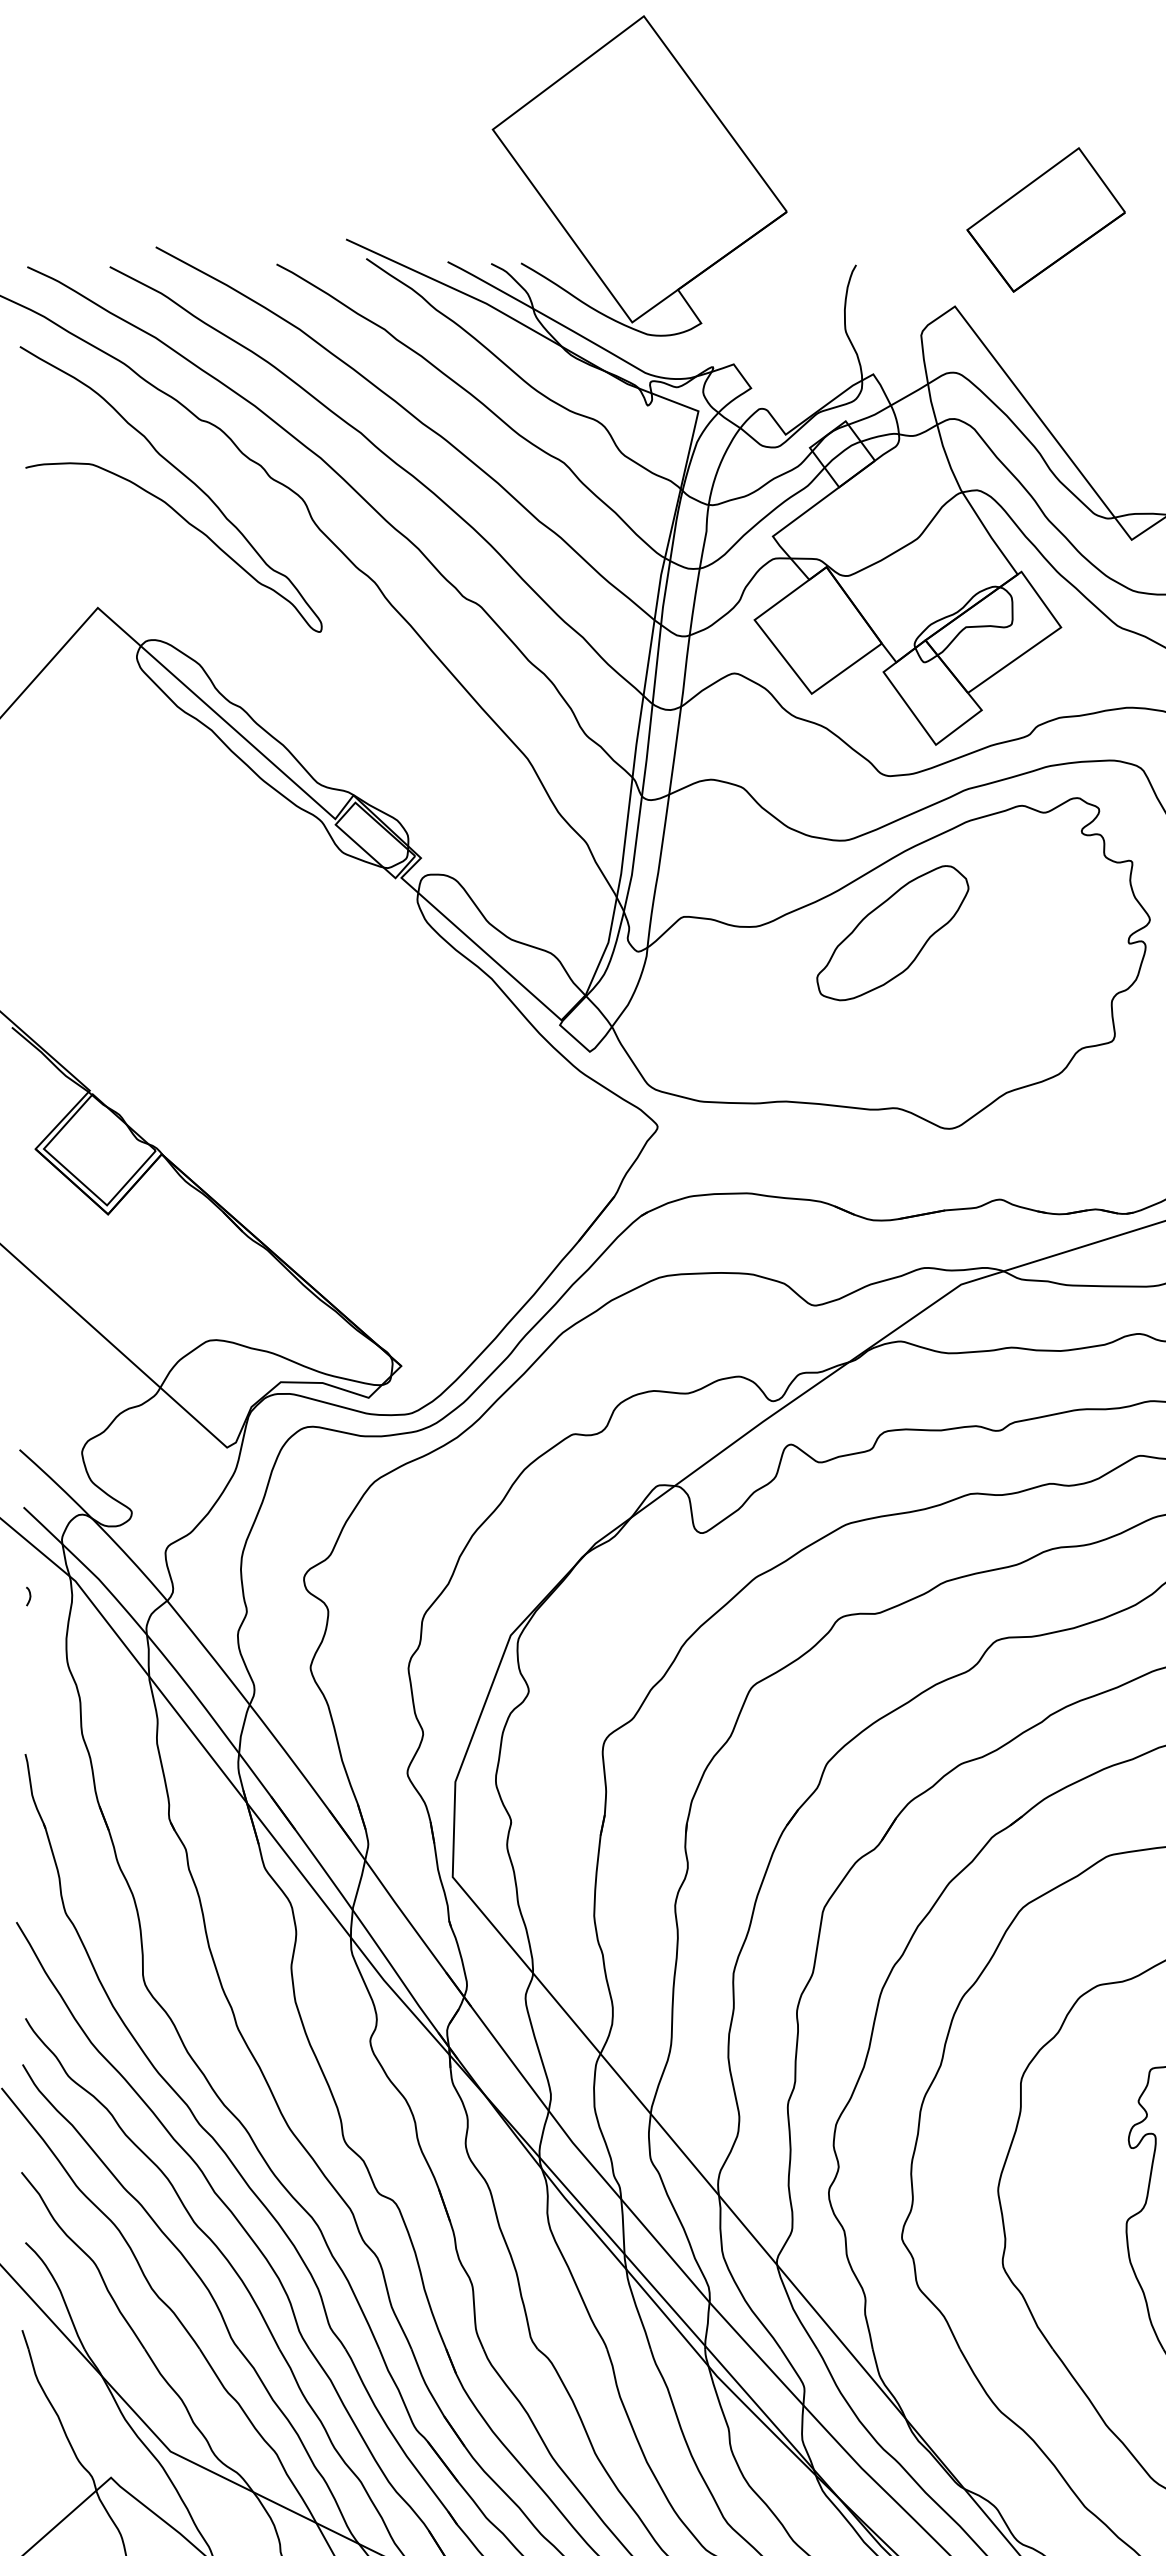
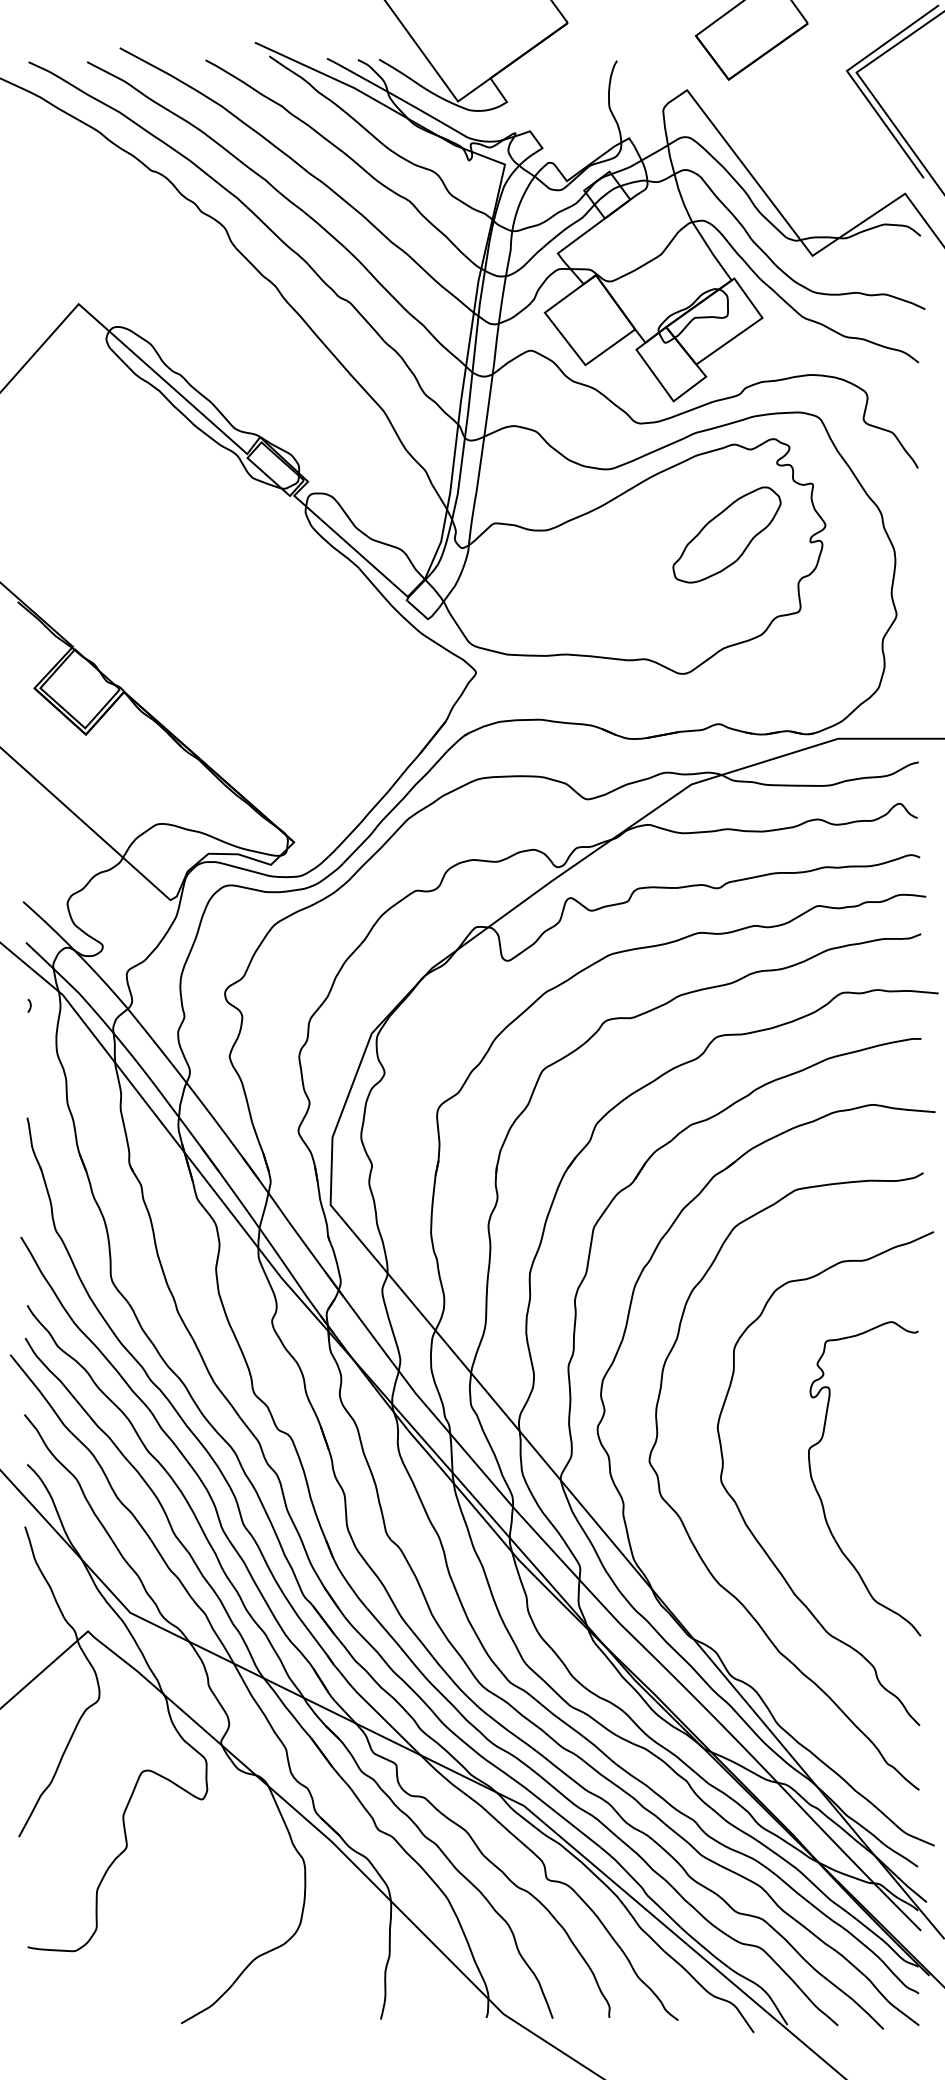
curve: (162, 498) -> (124, 226), removed
part: (892, 932) -> (726, 534), moved

